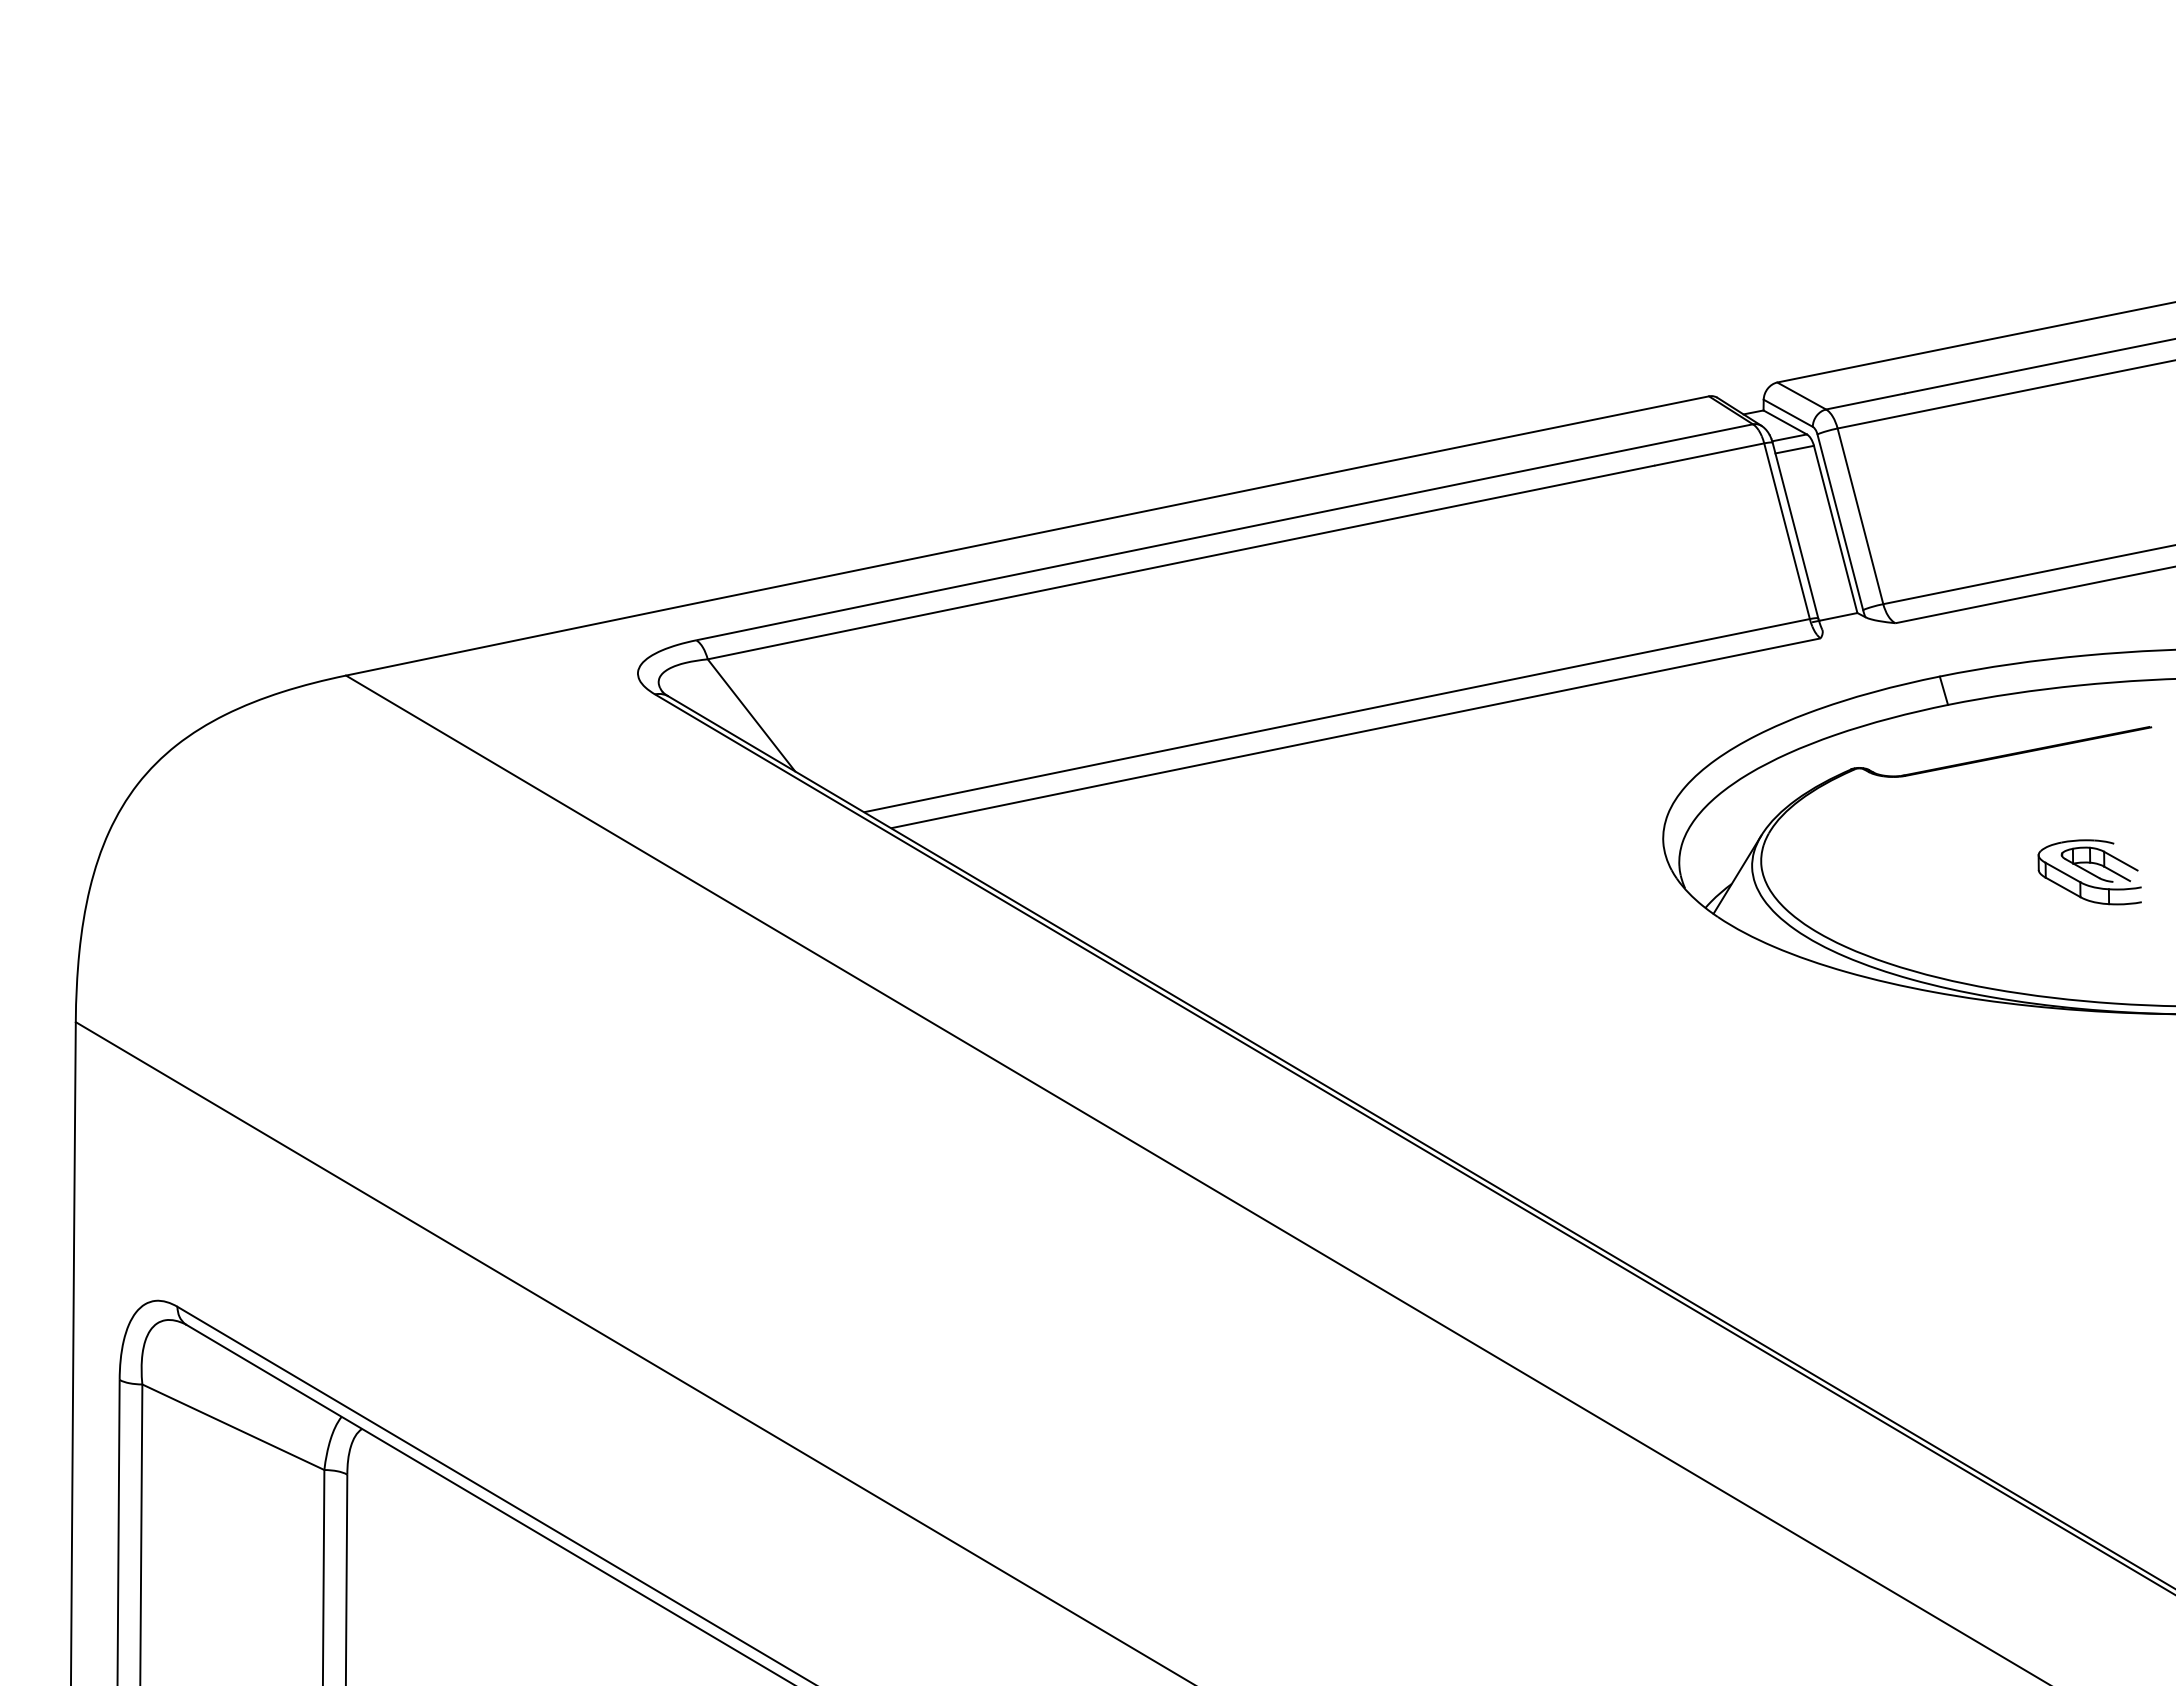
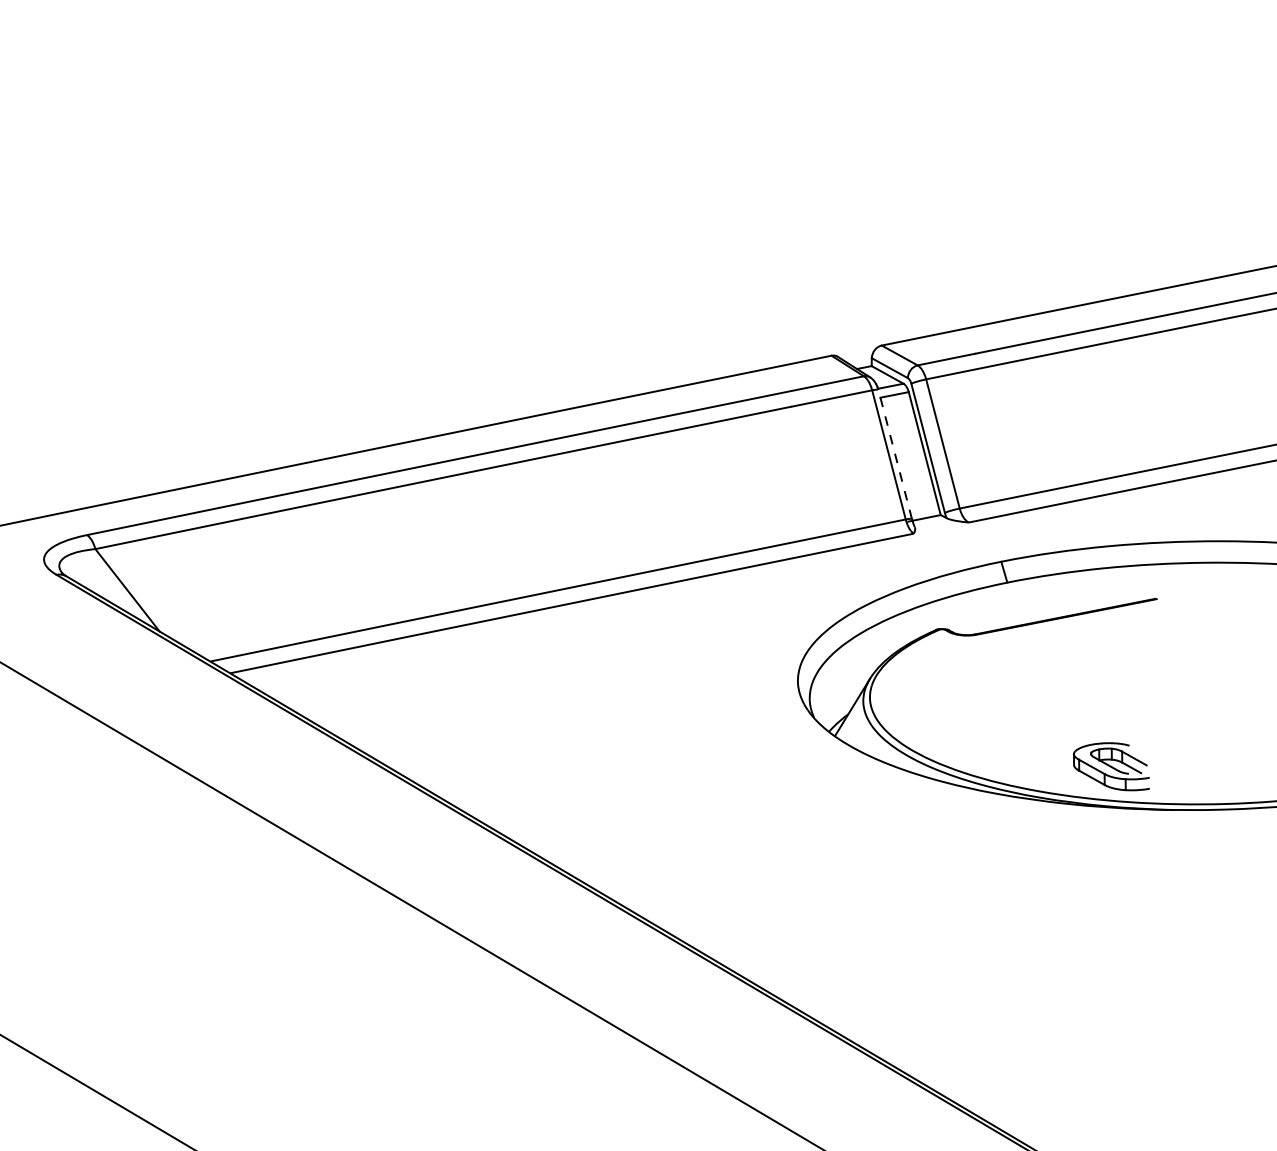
line: (1795, 530) -> (895, 454), solid -> dashed
part: (2089, 872) -> (1111, 766), moved

